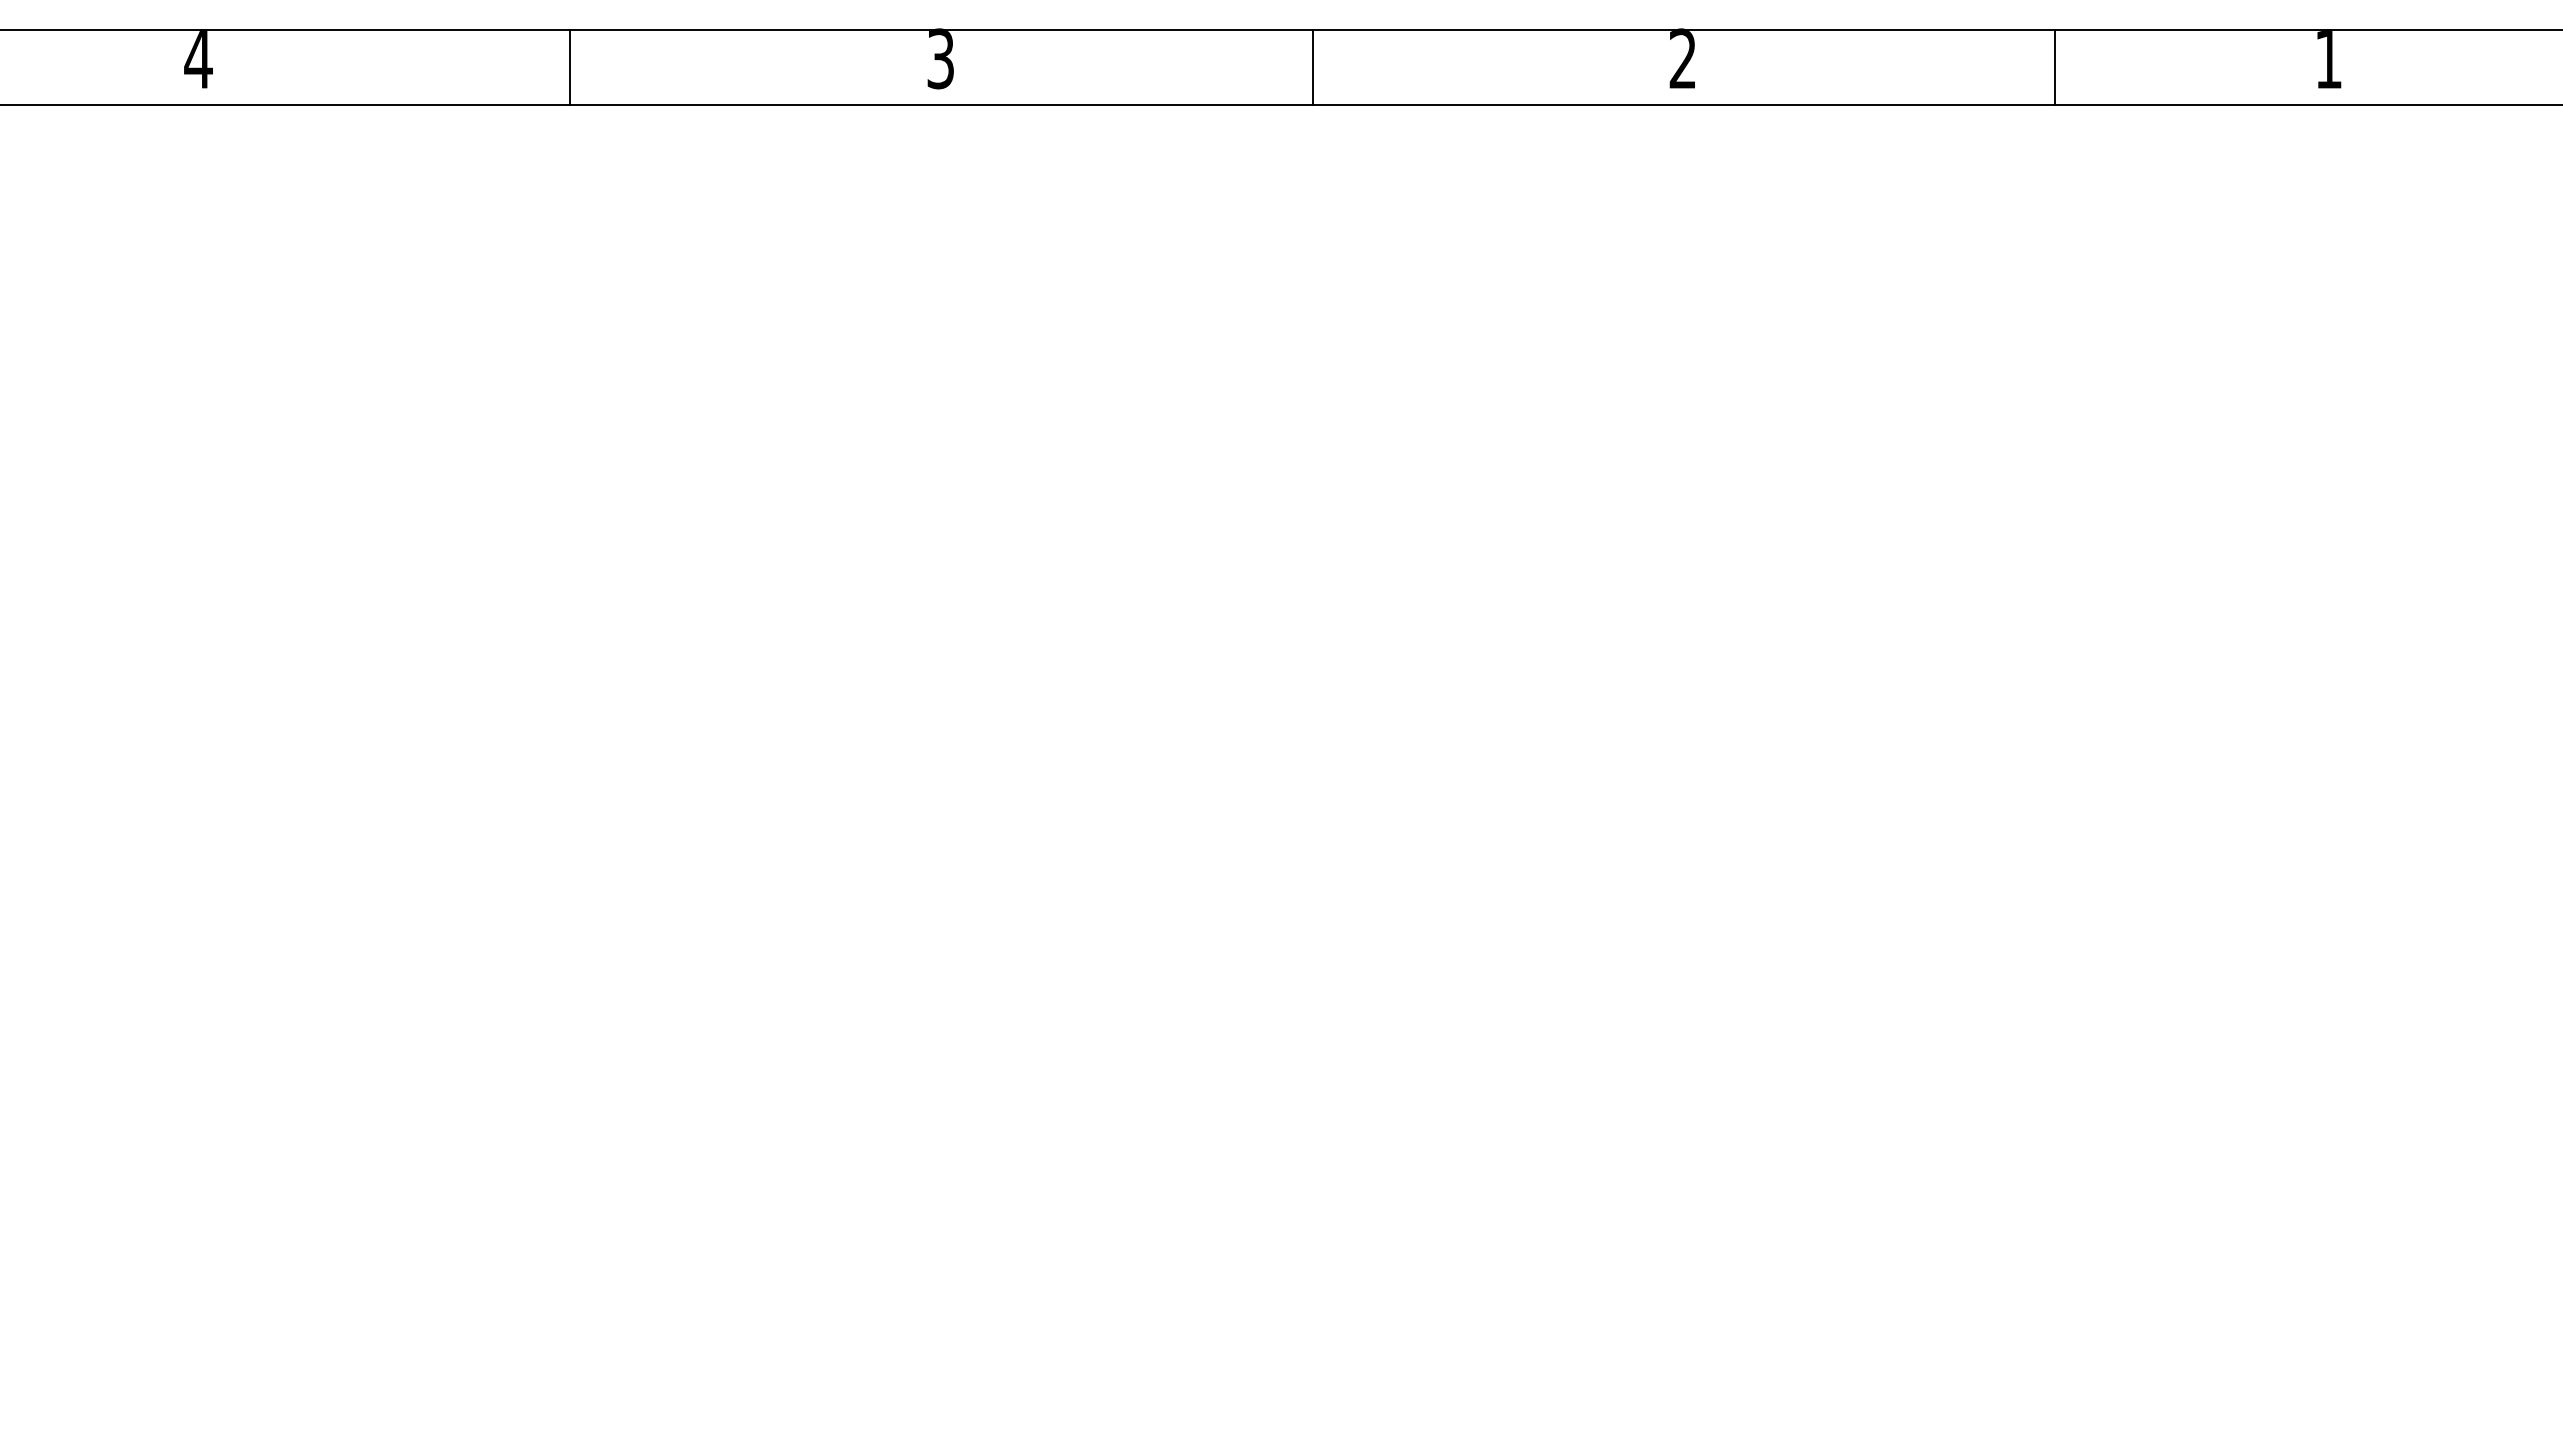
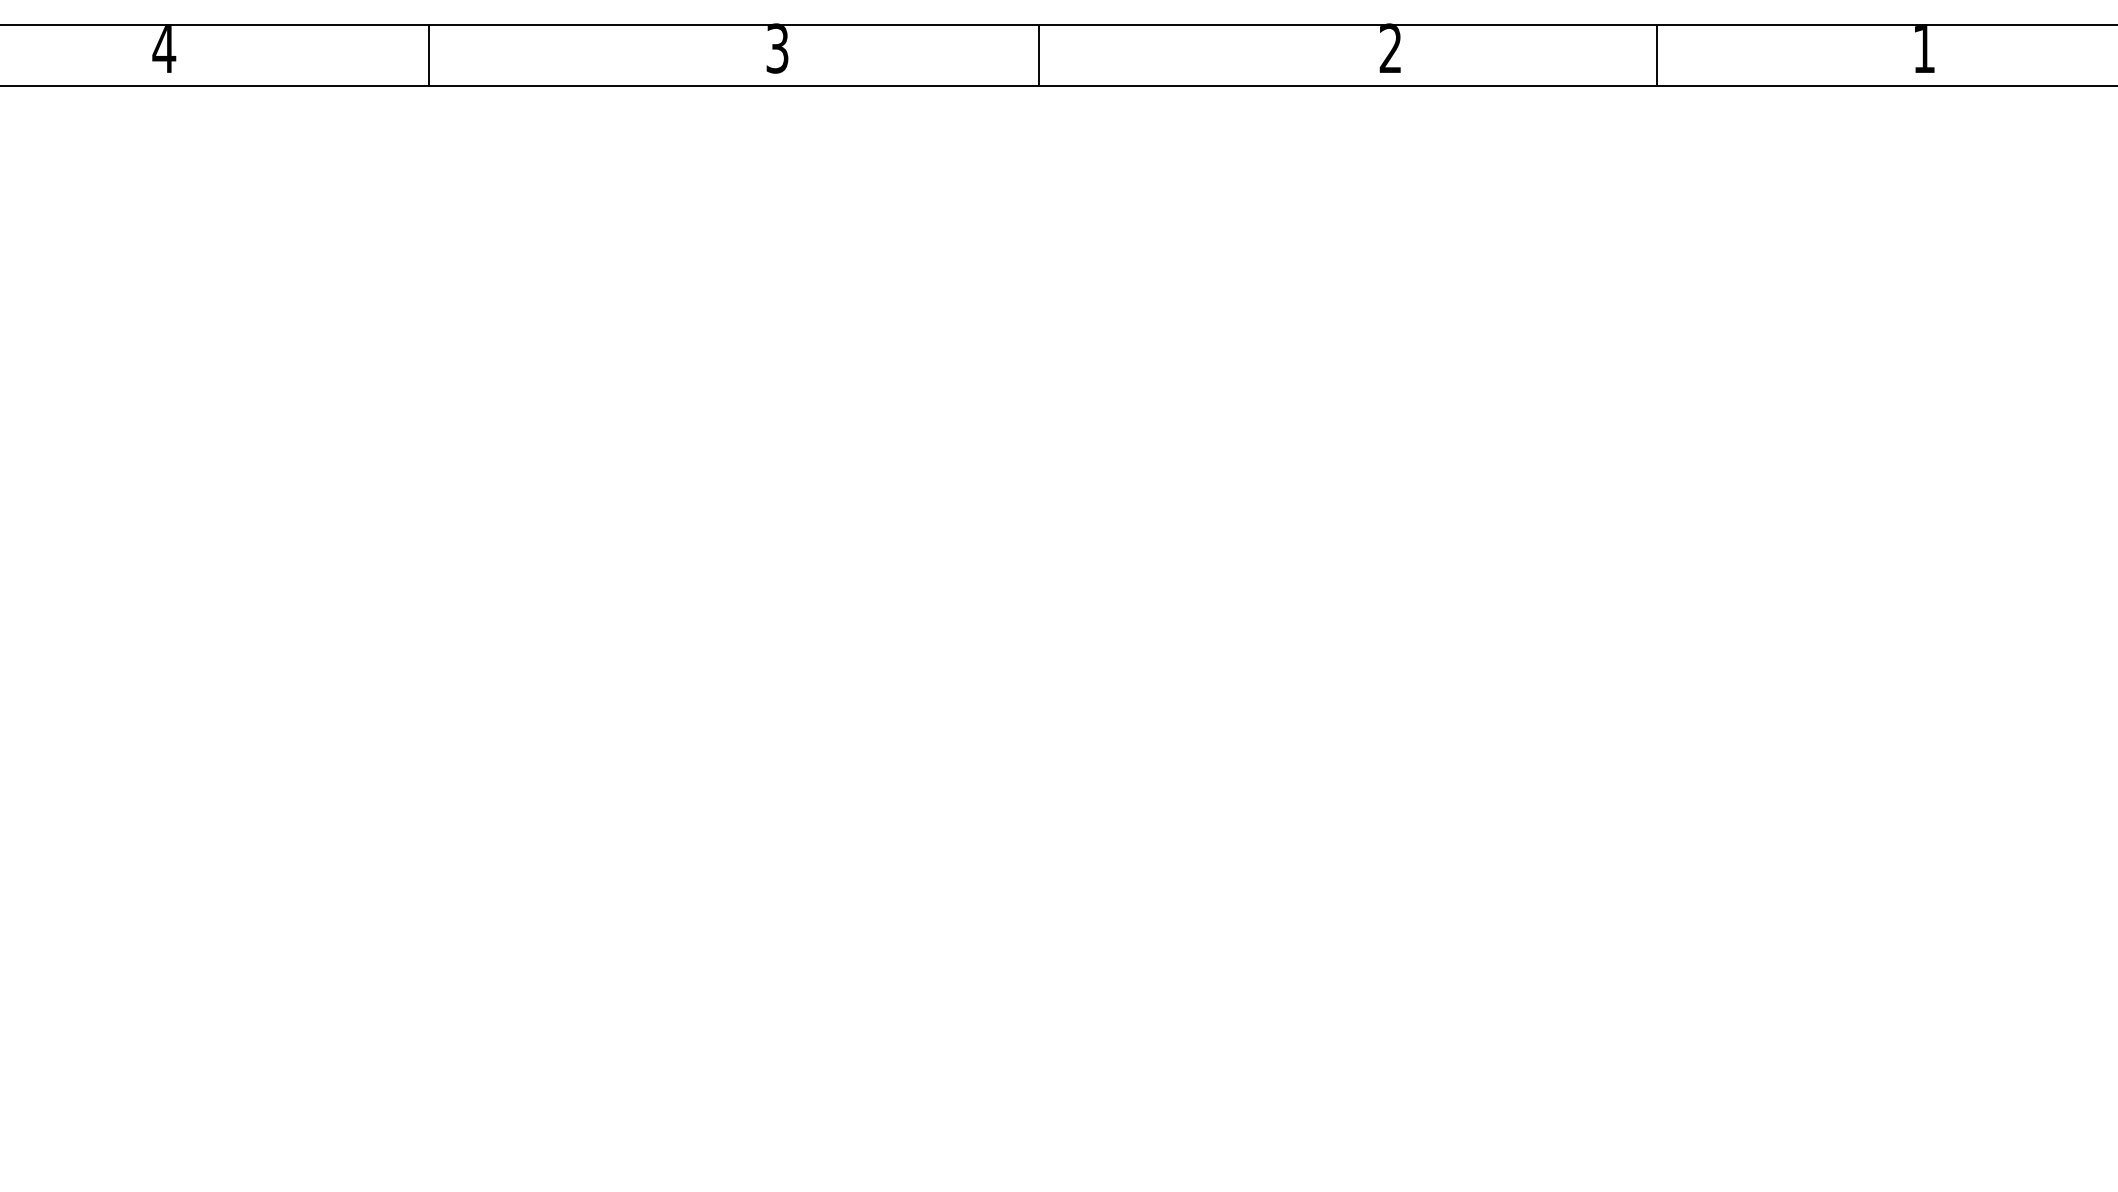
line: (570, 67) -> (429, 55), moved
line: (1312, 67) -> (1039, 55), moved
line: (2054, 67) -> (1657, 55), moved

